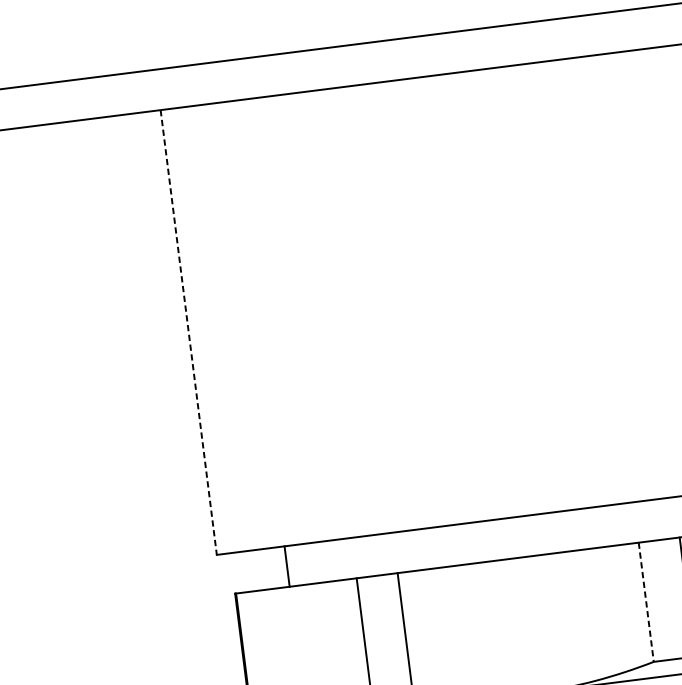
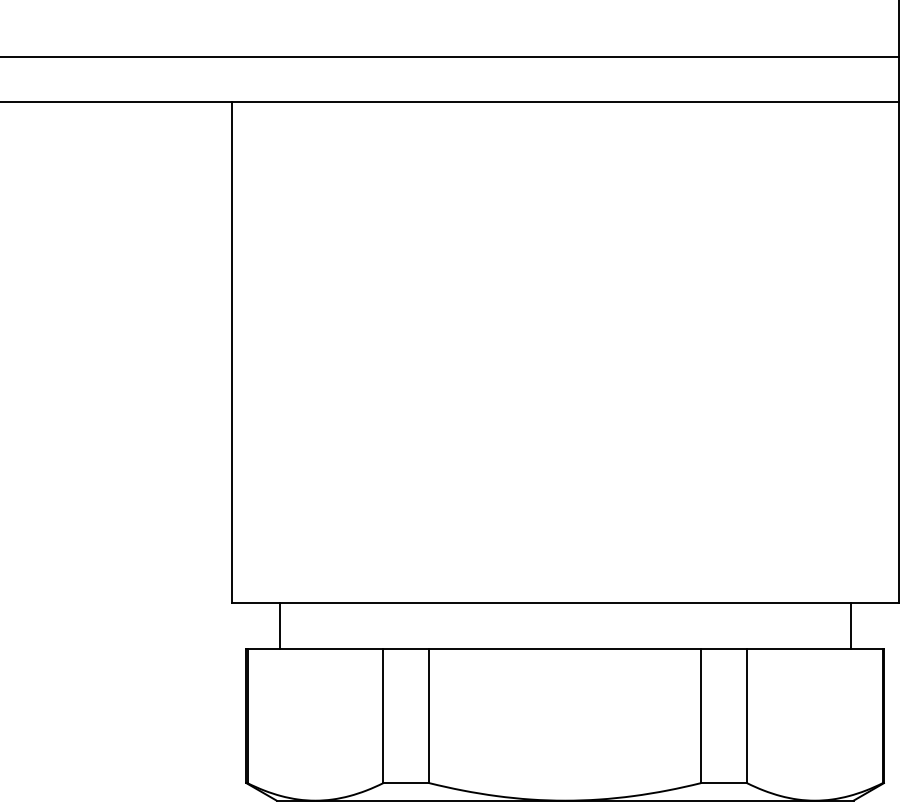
line: (188, 333) -> (231, 353), dashed -> solid
line: (286, 566) -> (279, 625), moved
line: (645, 602) -> (700, 716), dashed -> solid

